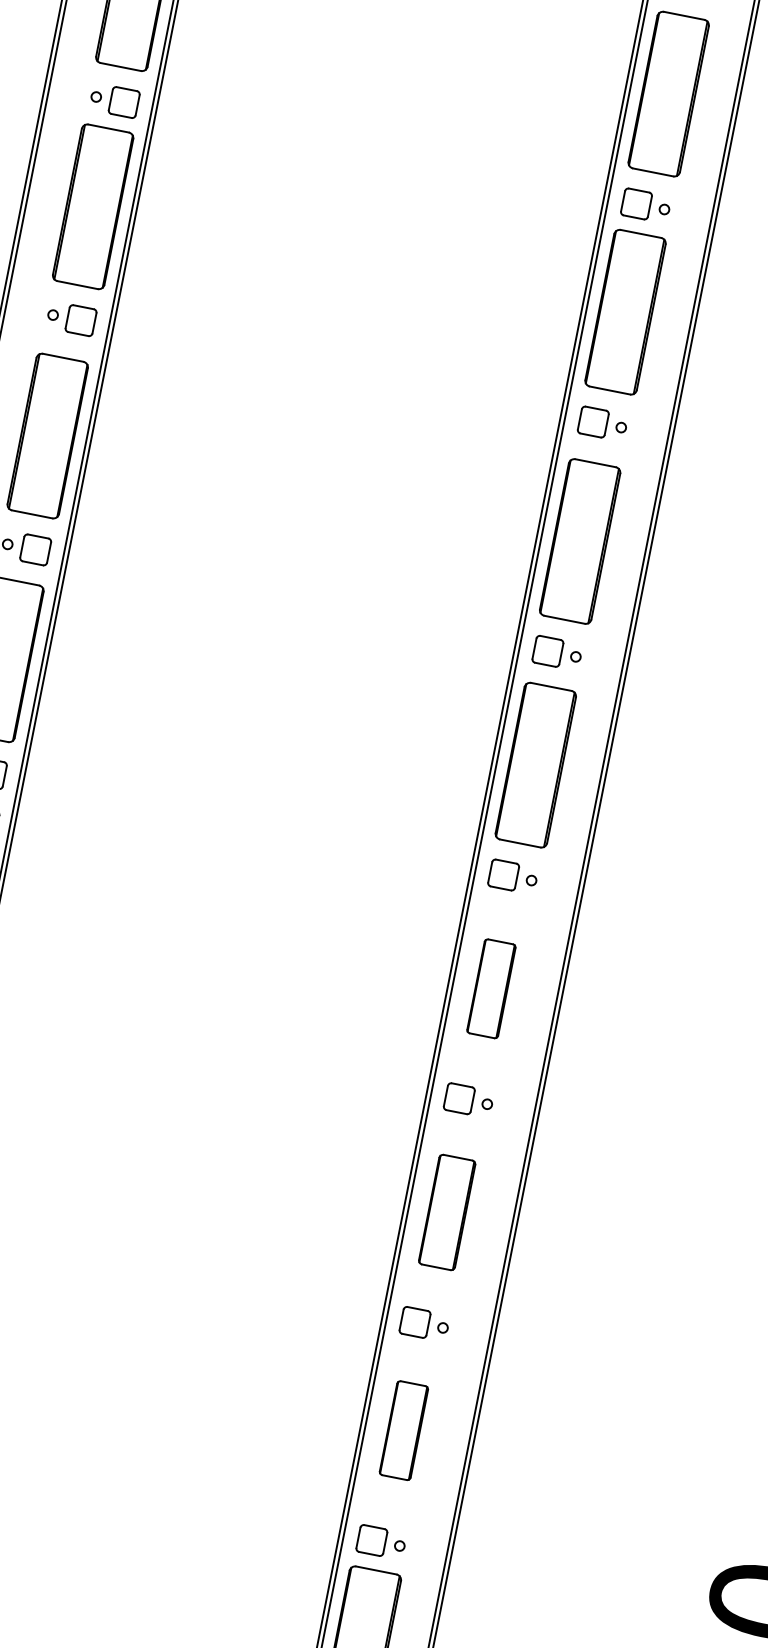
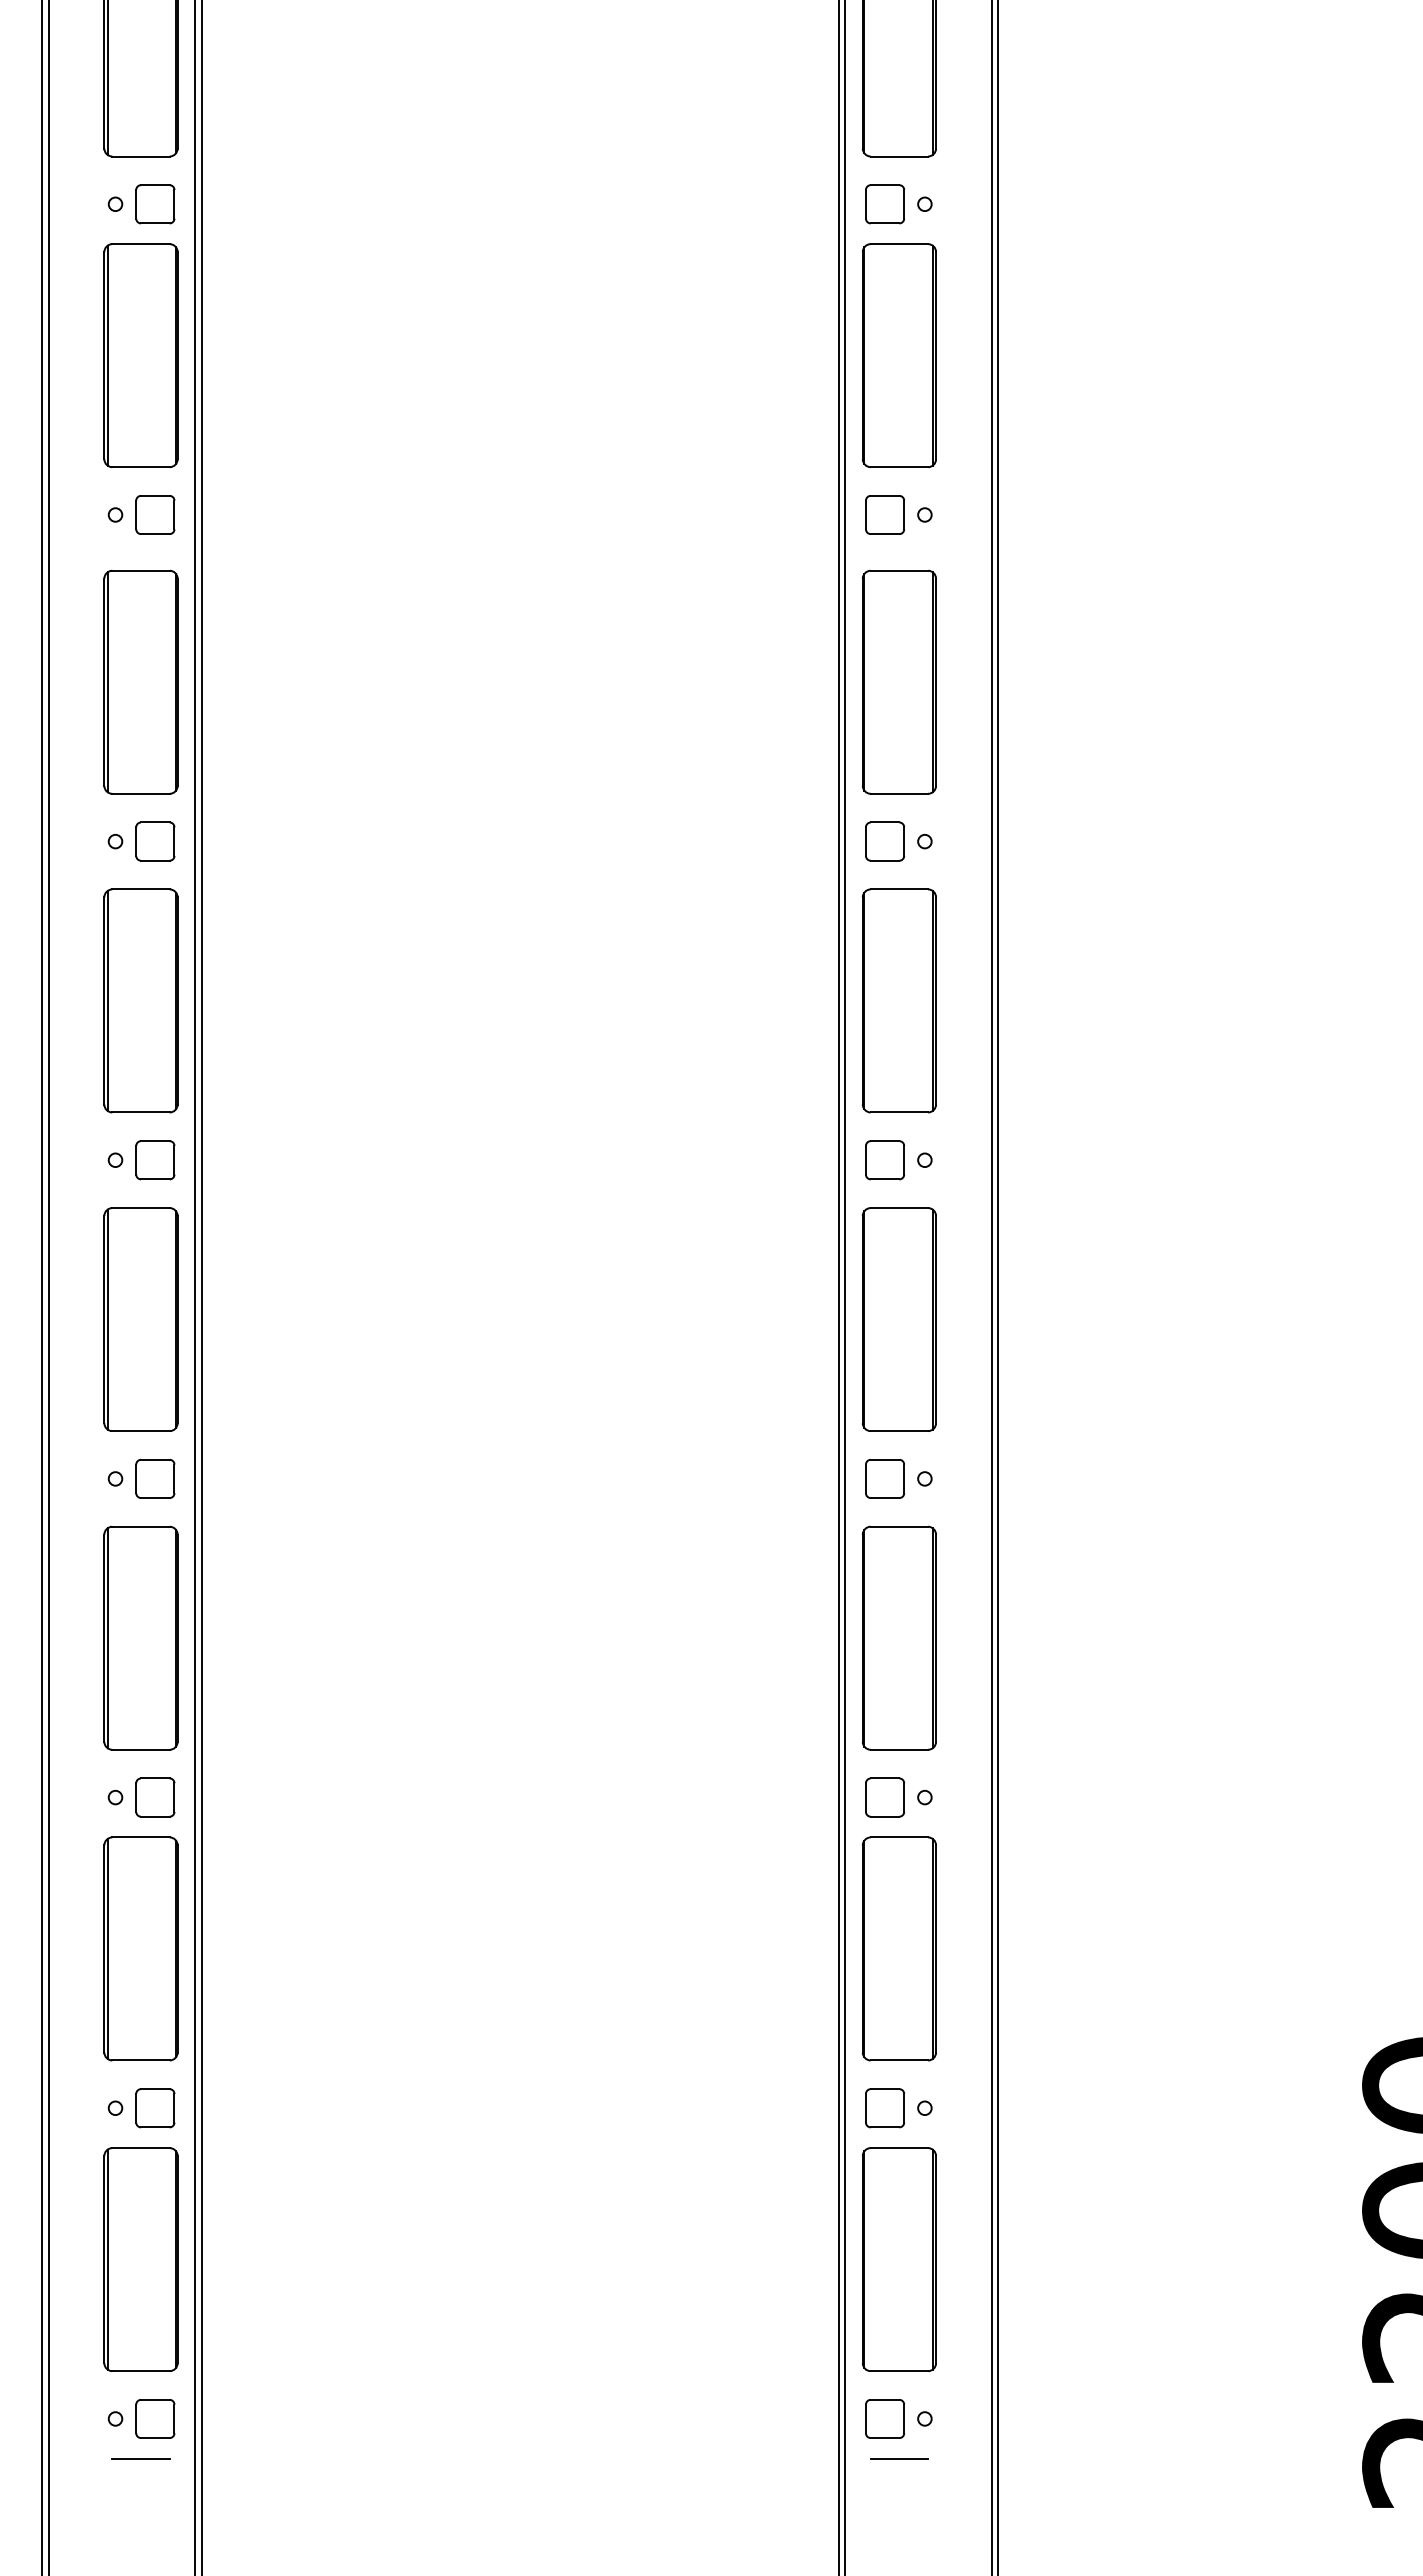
part: (490, 988) -> (898, 1319), size x1.67
part: (446, 1211) -> (898, 1637), size x1.43
part: (403, 1430) -> (898, 1948), size x1.67

